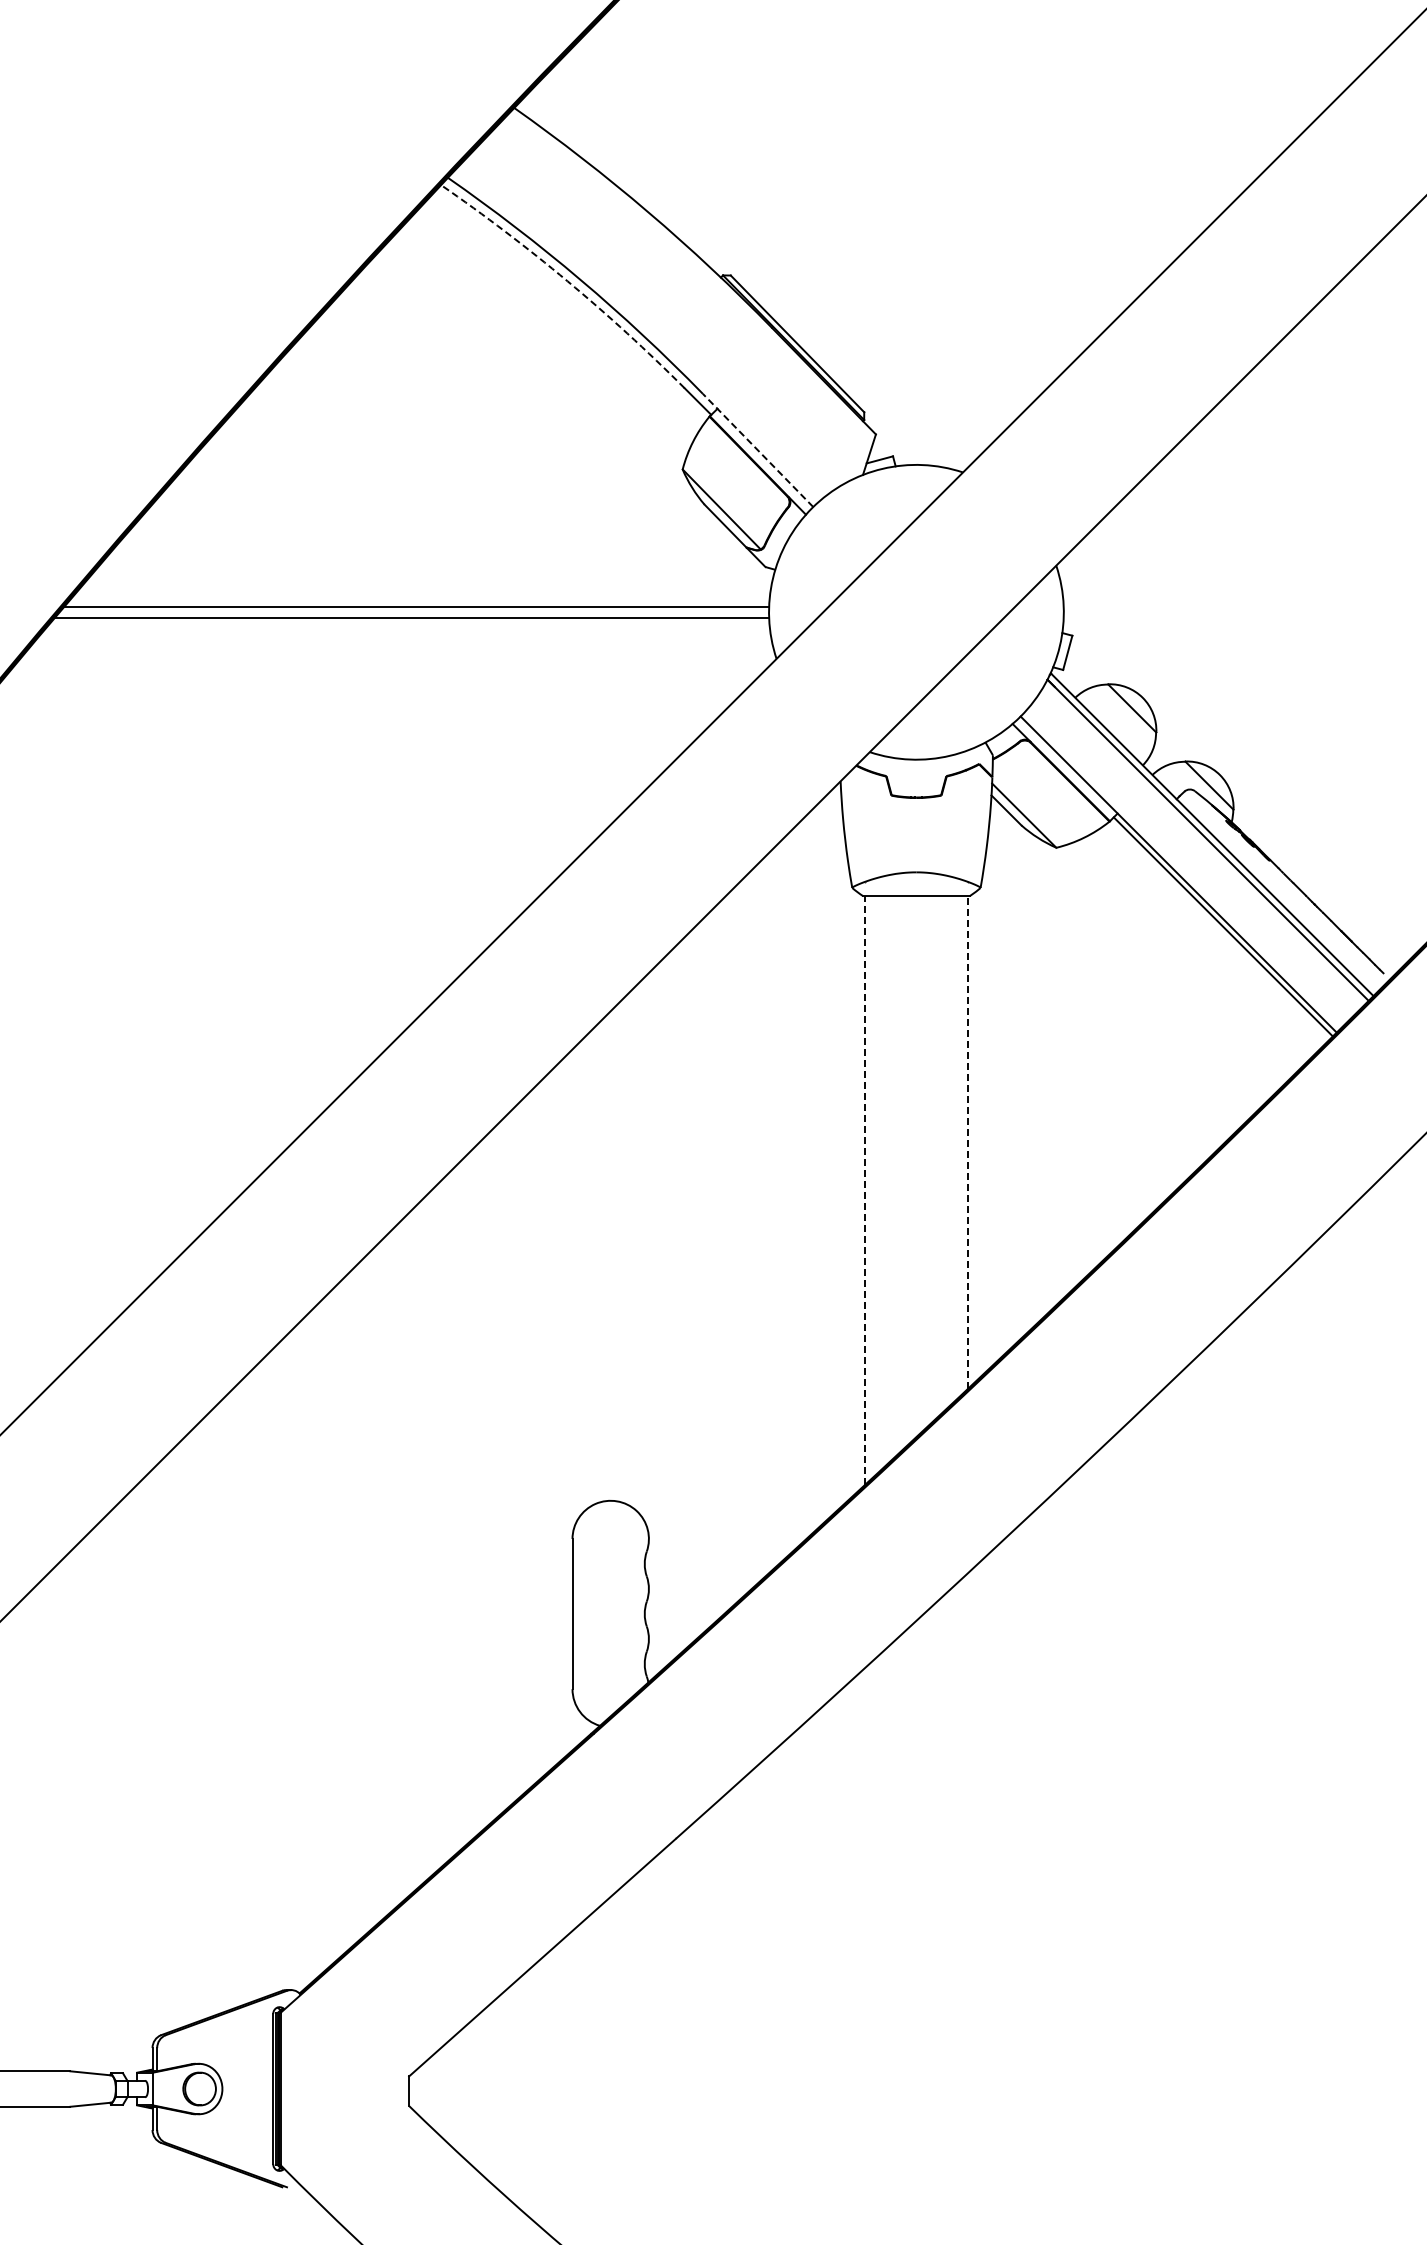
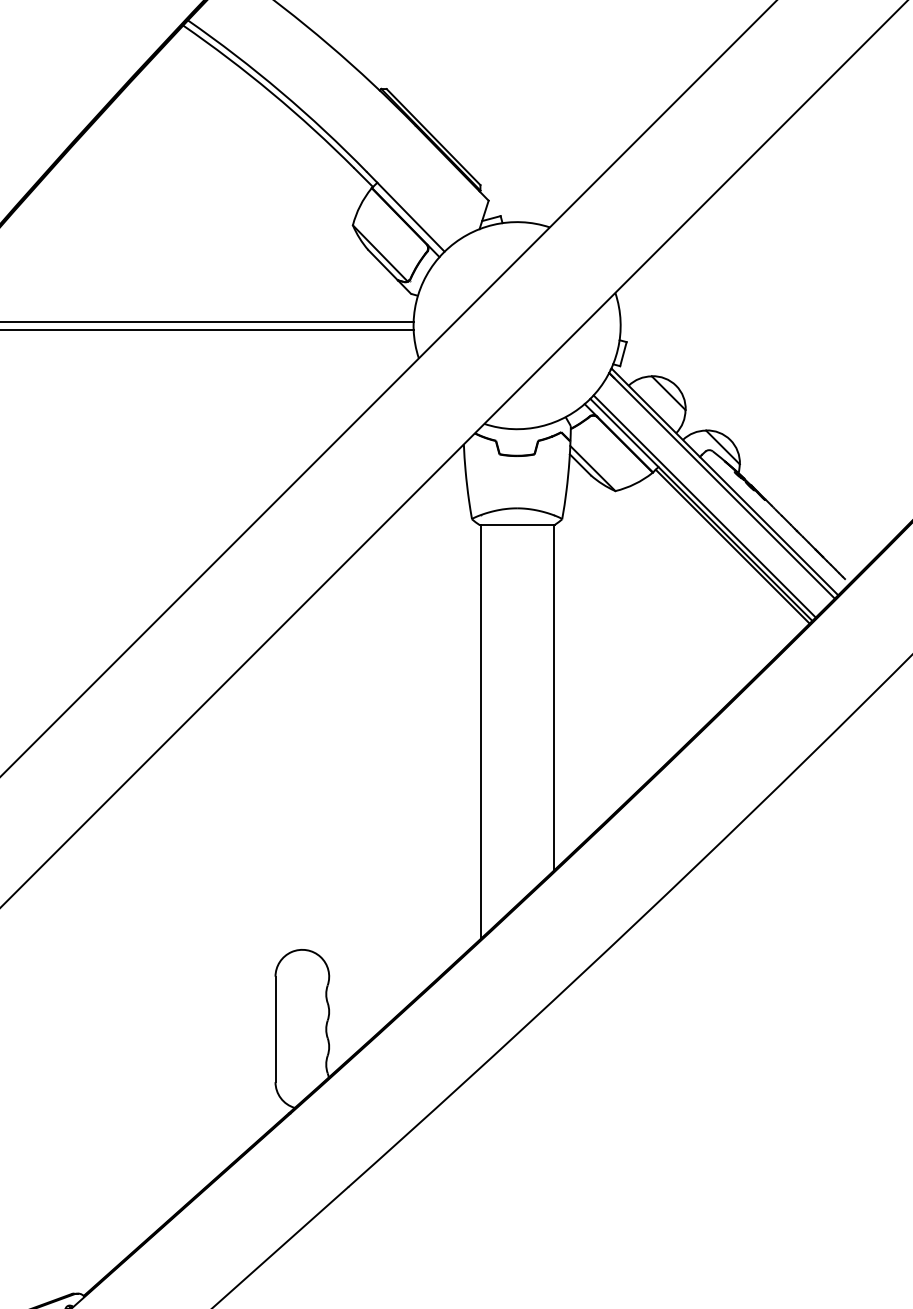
arc: (567, 281) -> (271, 93), dashed -> solid
line: (757, 450) -> (405, 212), dashed -> solid
line: (1183, 869) -> (704, 506), added
line: (968, 1141) -> (553, 697), dashed -> solid
line: (864, 1190) -> (480, 731), dashed -> solid

